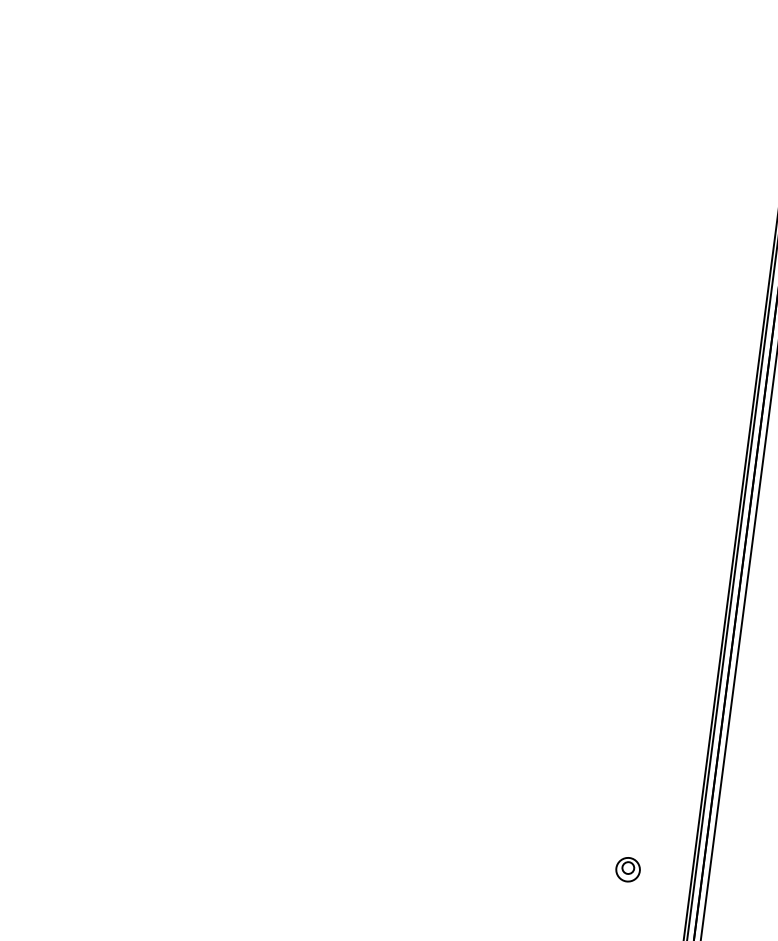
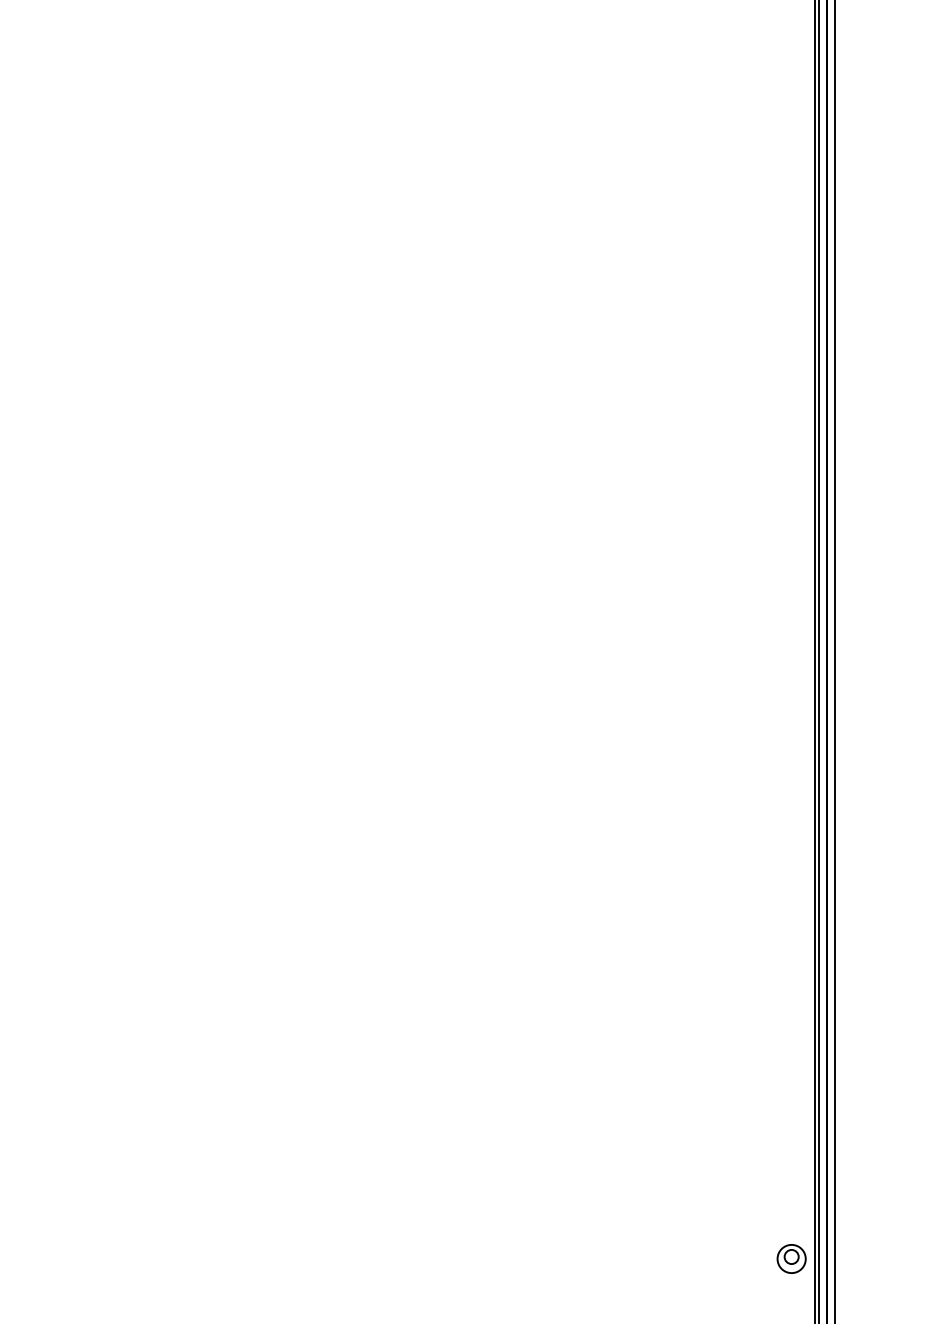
part: (628, 869) -> (791, 1258), moved

